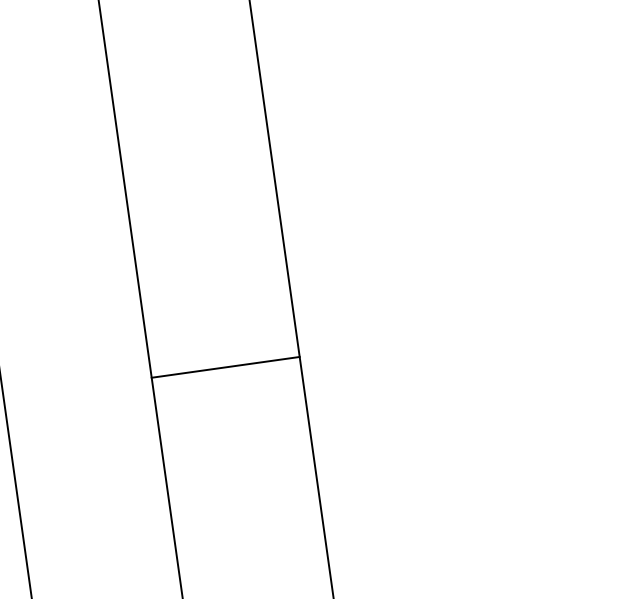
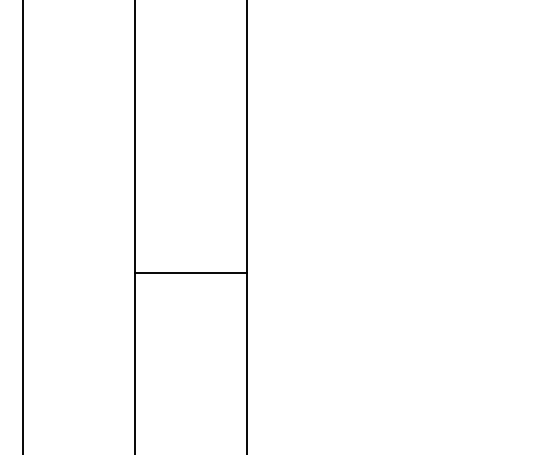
line: (226, 367) -> (191, 272), moved

